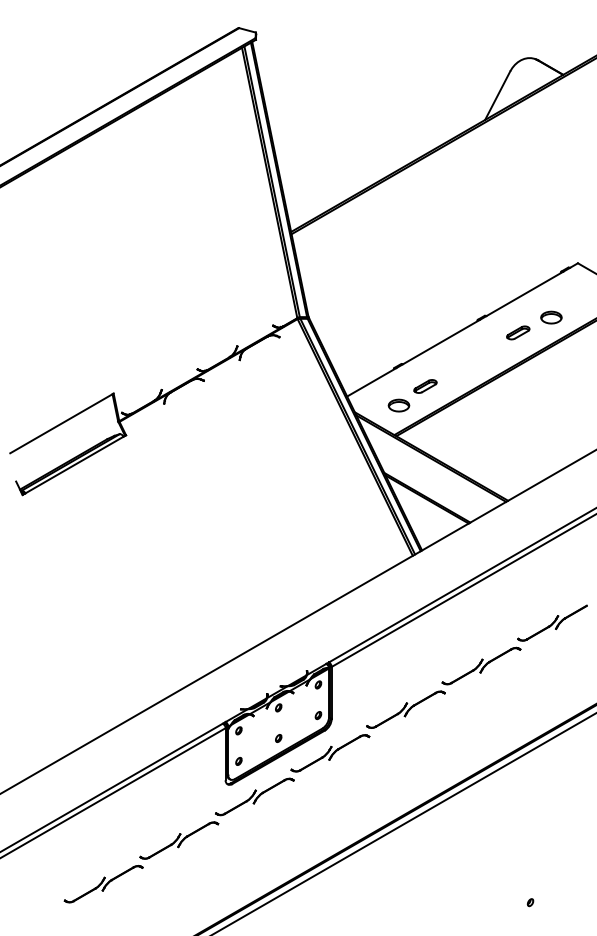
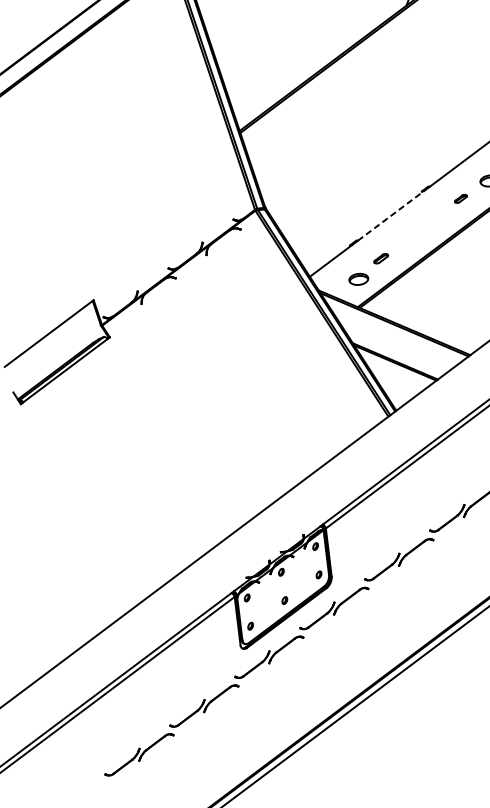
part: (518, 332) -> (461, 198), size x0.6
line: (441, 341) -> (390, 215), solid -> dashed
part: (425, 386) -> (381, 258), size x0.7

